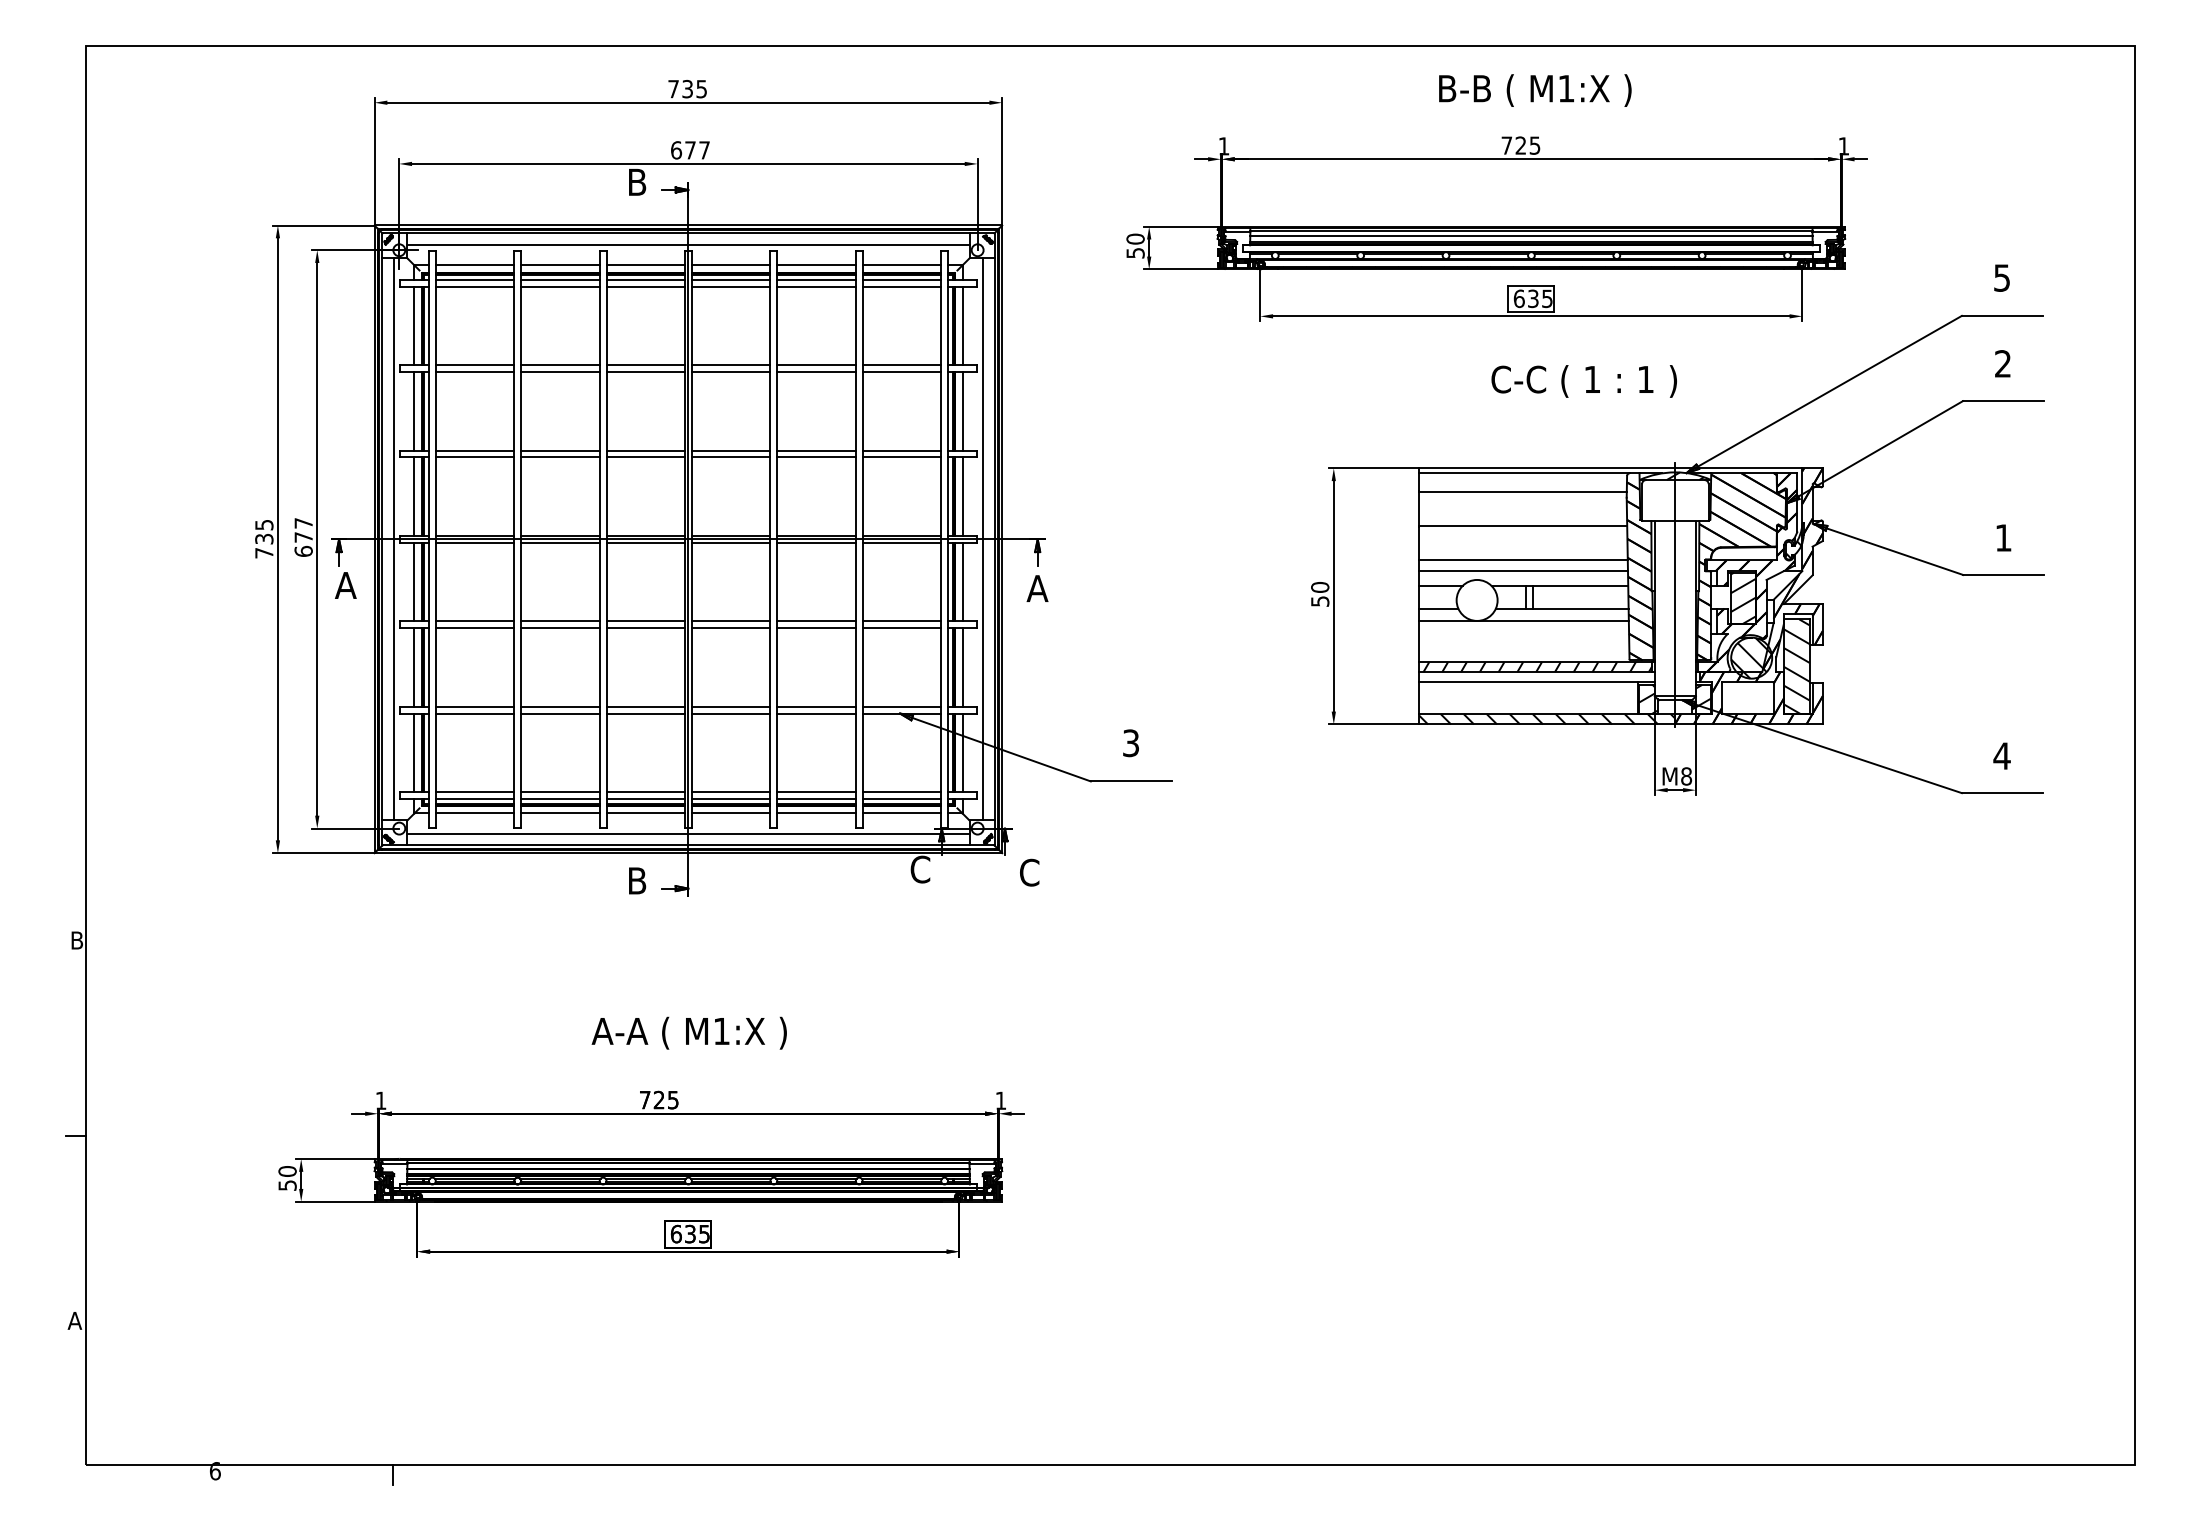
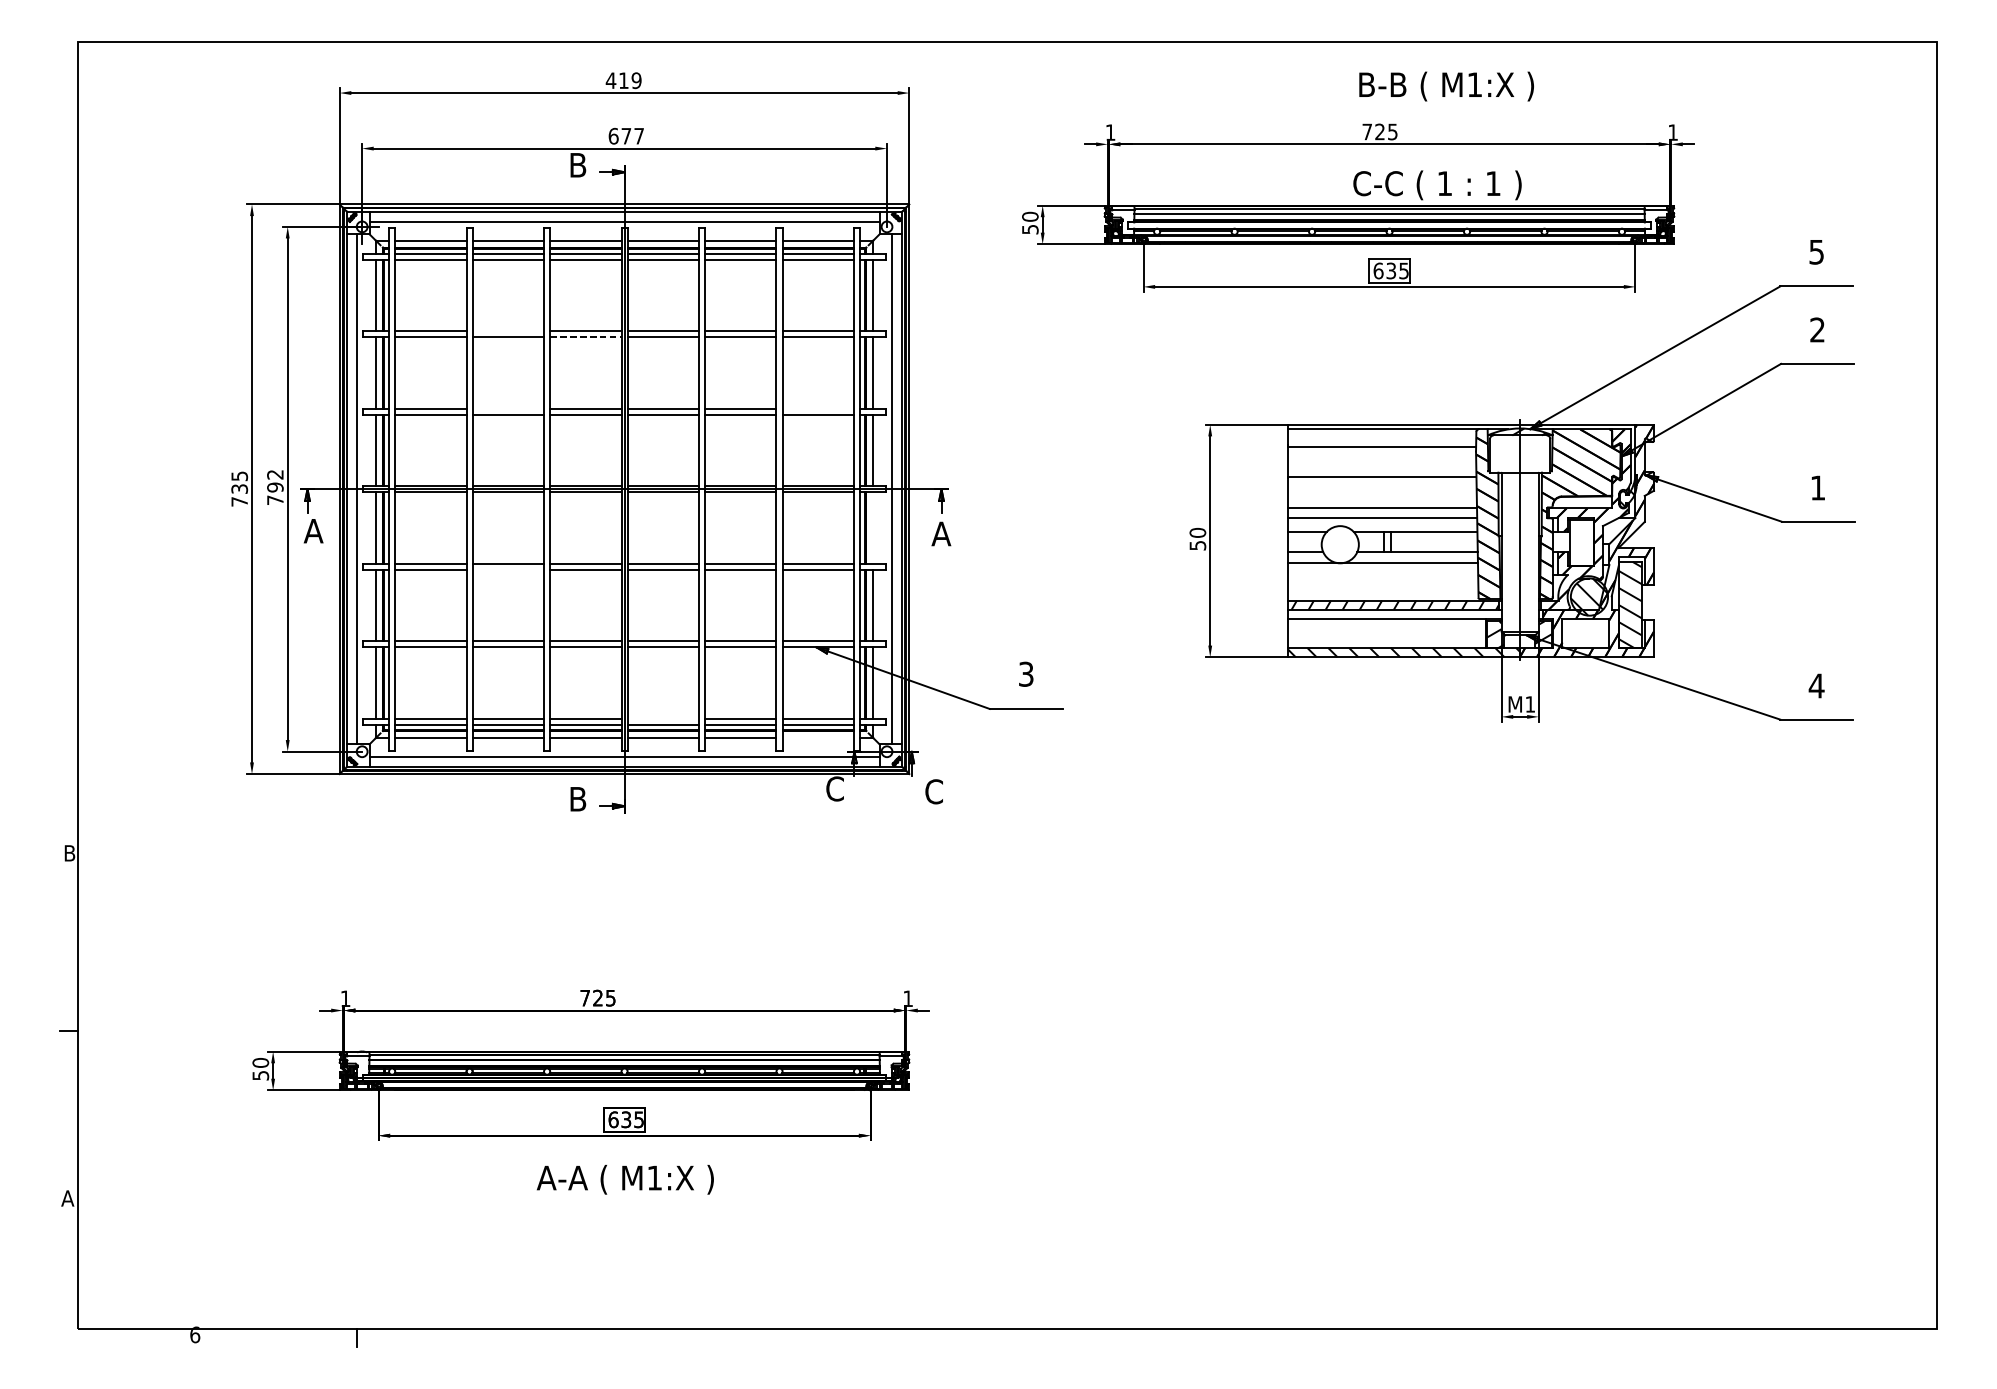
text: (687, 88) -> (623, 80), 735 -> 419
text: (1535, 90) -> (1446, 86), moved
line: (560, 365) -> (508, 331), removed
line: (646, 372) -> (586, 337), solid -> dashed
text: (1583, 381) -> (1436, 185), moved
line: (560, 450) -> (508, 408), removed
line: (901, 450) -> (817, 408), removed
text: (303, 537) -> (275, 487), 677 -> 792
line: (962, 581) -> (873, 527), removed
hatch: (1743, 597) -> (1582, 542), removed
line: (560, 628) -> (508, 570), removed
text: (1686, 776) -> (1530, 704), 8 -> 1
line: (730, 792) -> (662, 719), removed
line: (901, 813) -> (817, 738), removed
text: (688, 1032) -> (624, 1179), moved

